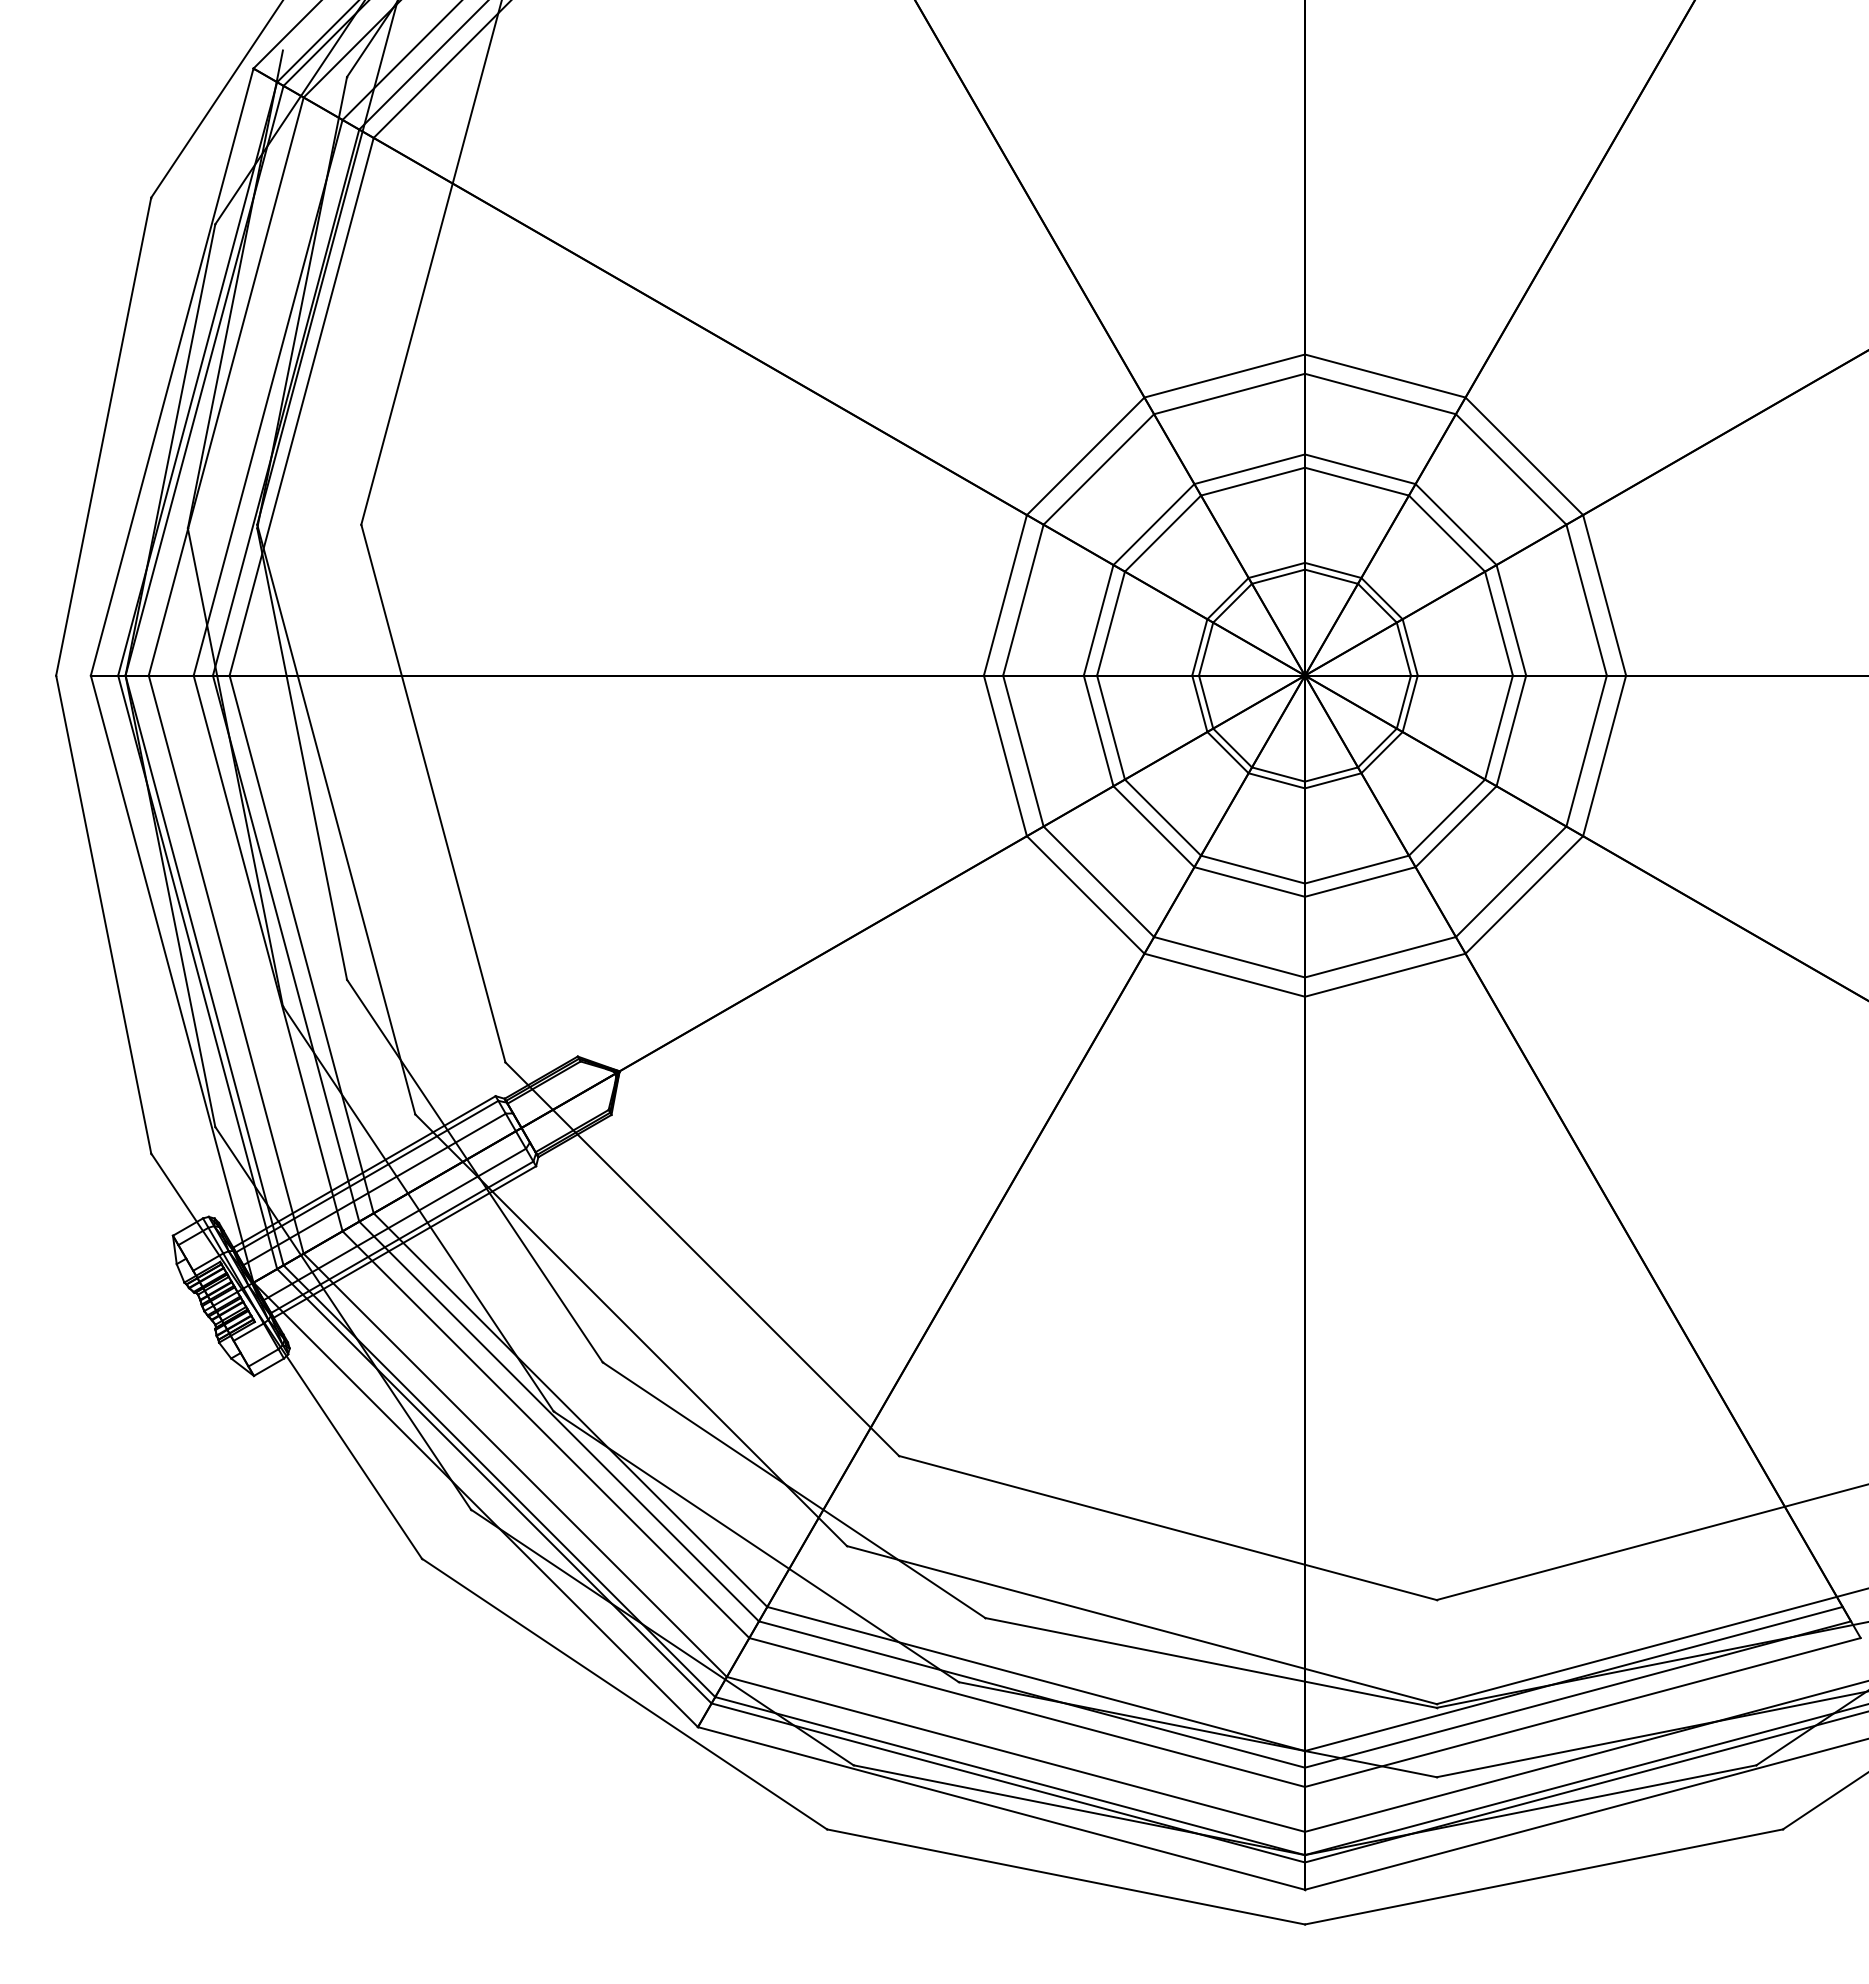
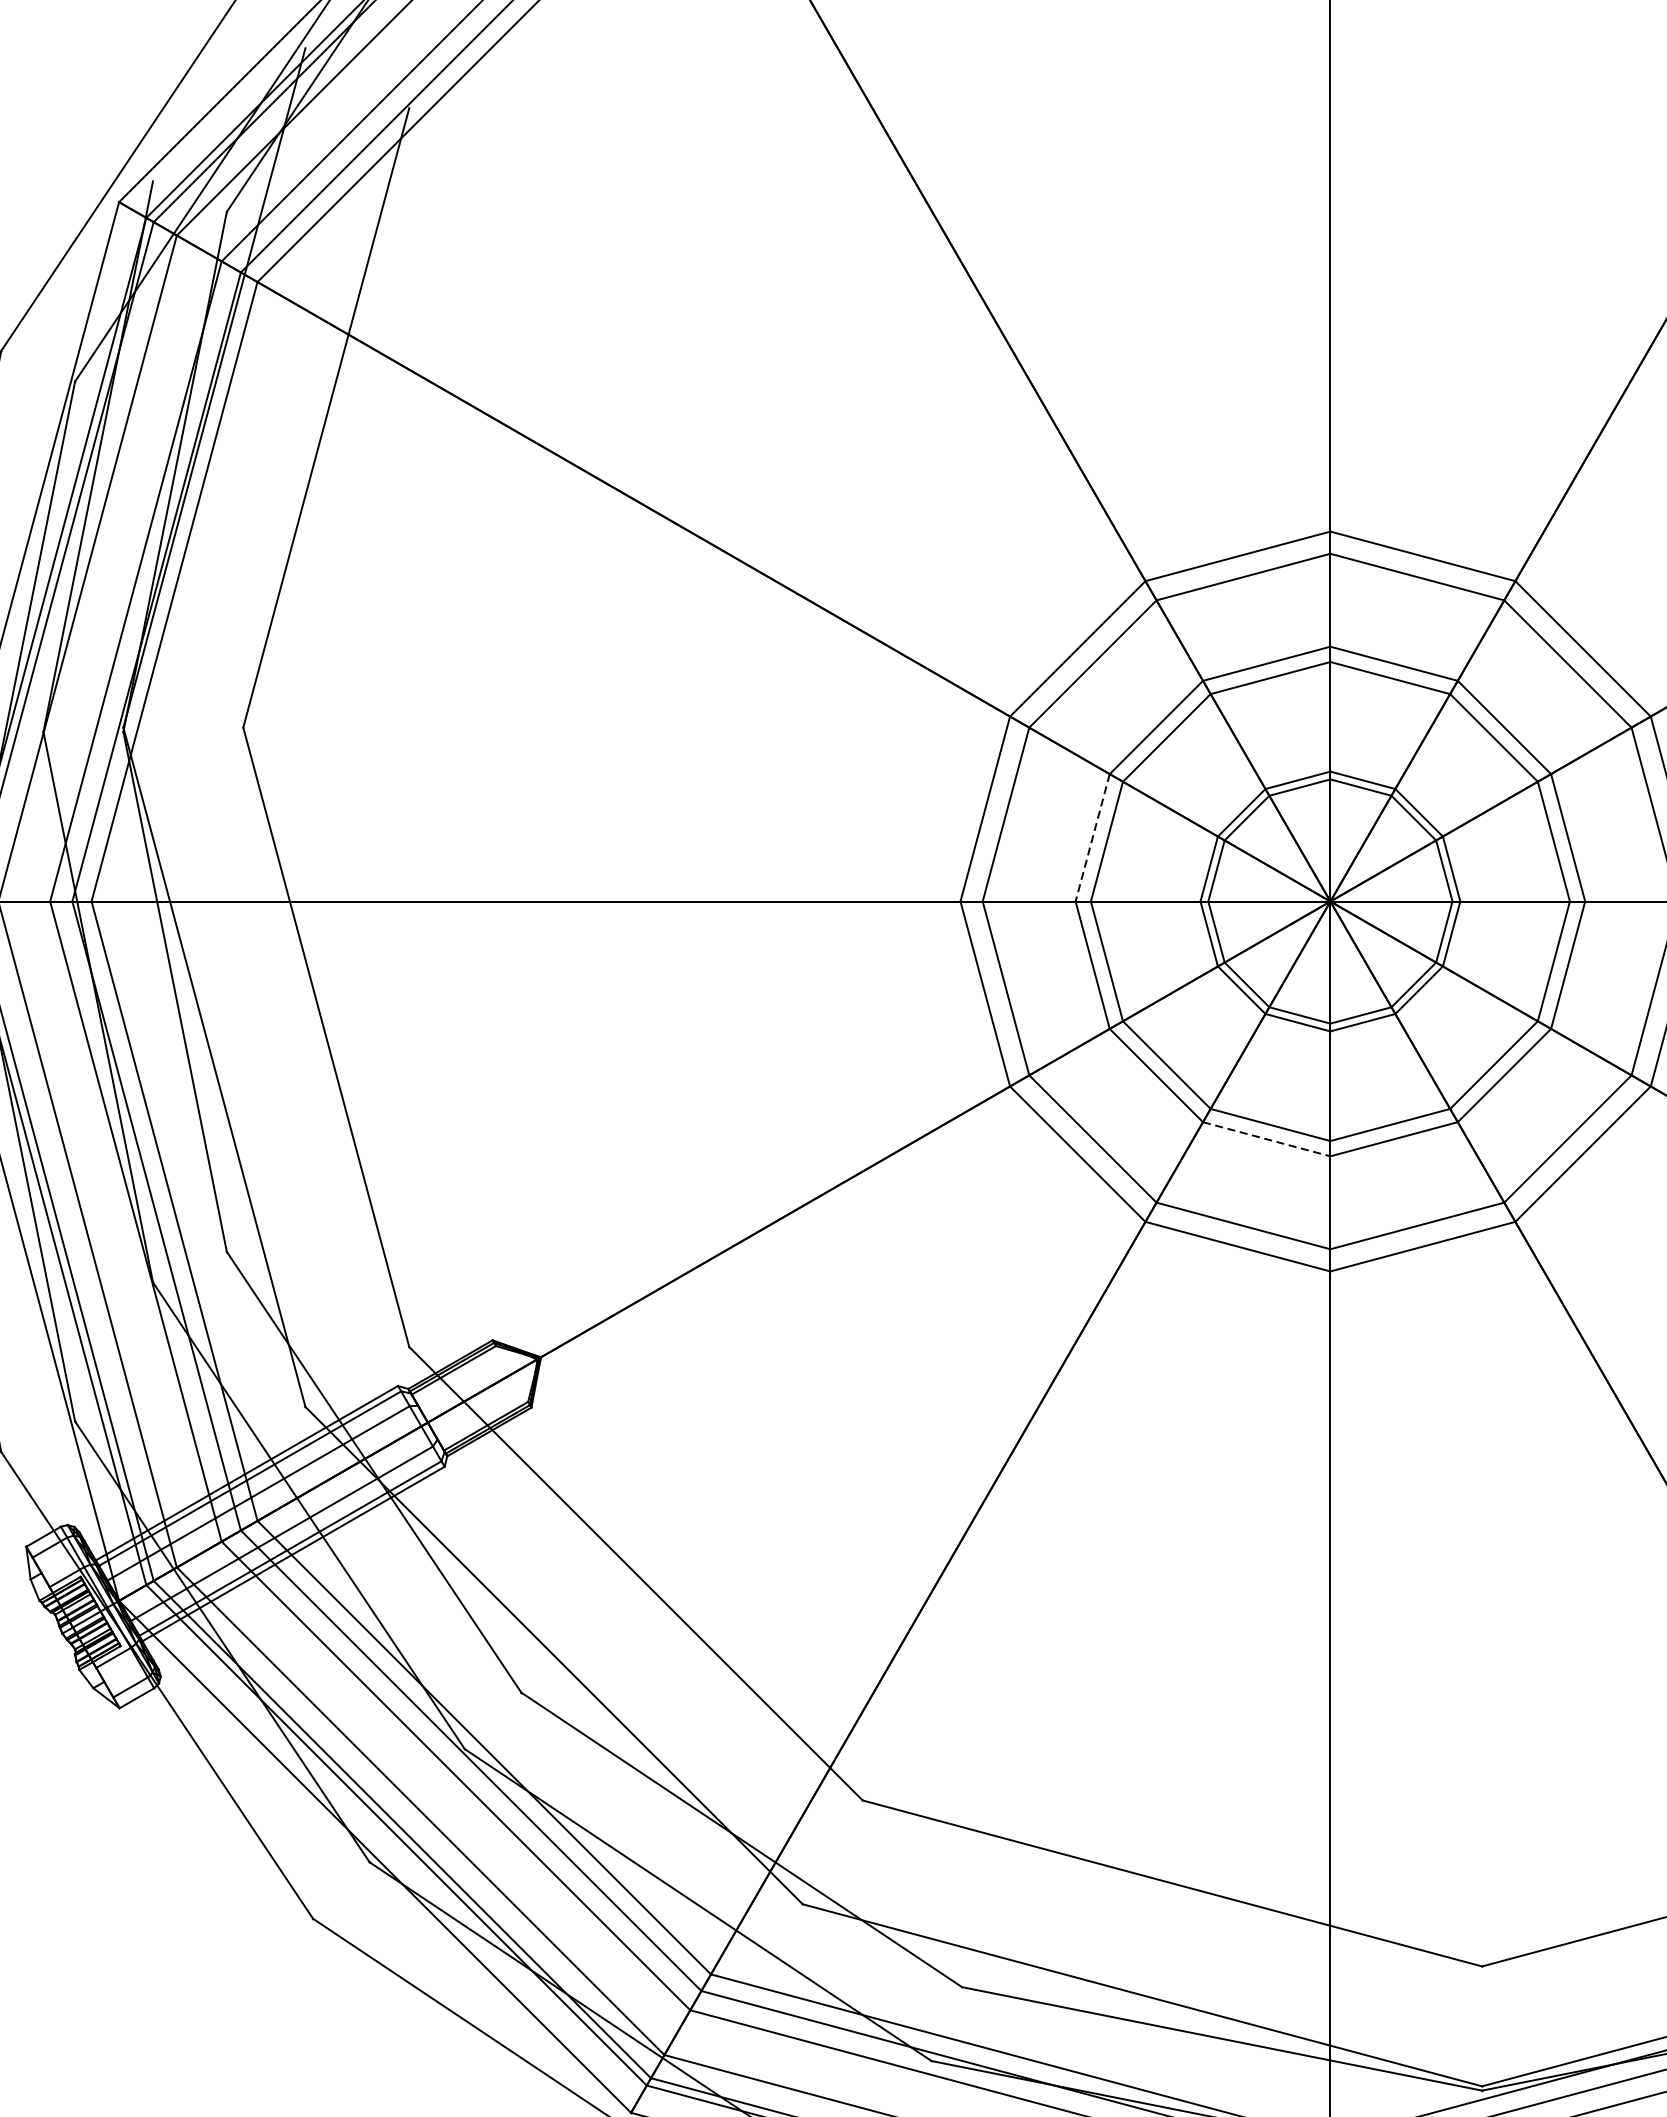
line: (1098, 620) -> (1092, 838), solid -> dashed
line: (1250, 882) -> (1267, 1139), solid -> dashed

